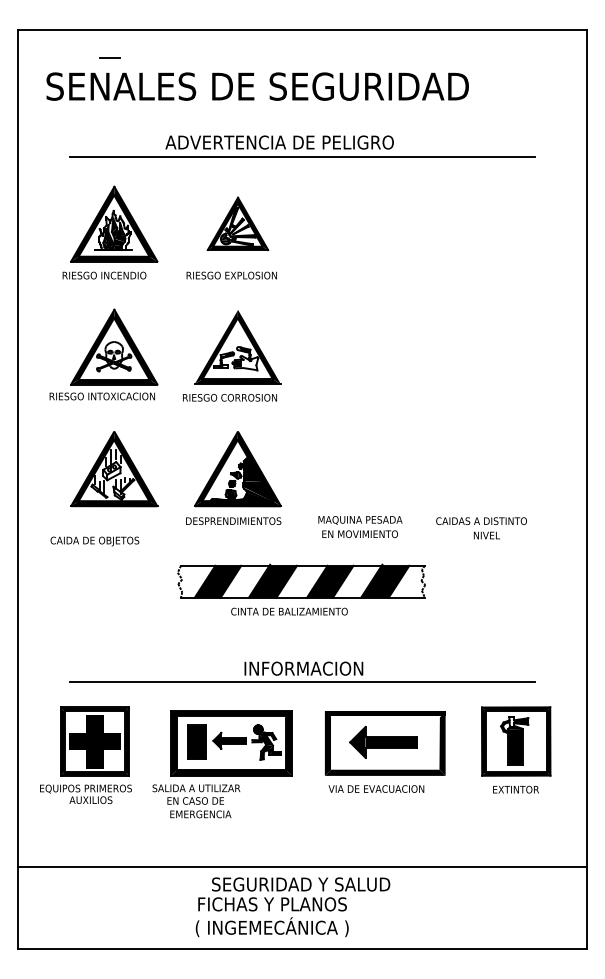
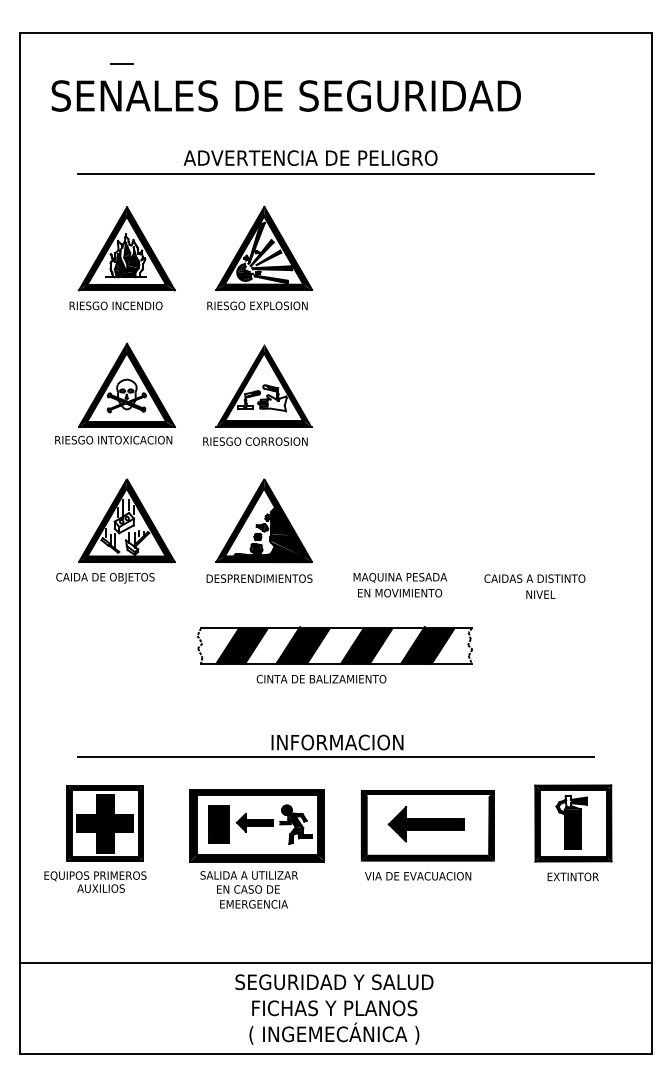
part: (238, 223) -> (264, 248), size x1.43
text: (94, 541) -> (105, 578), moved
text: (195, 801) -> (248, 889), moved
text: (272, 917) -> (334, 1022), moved

